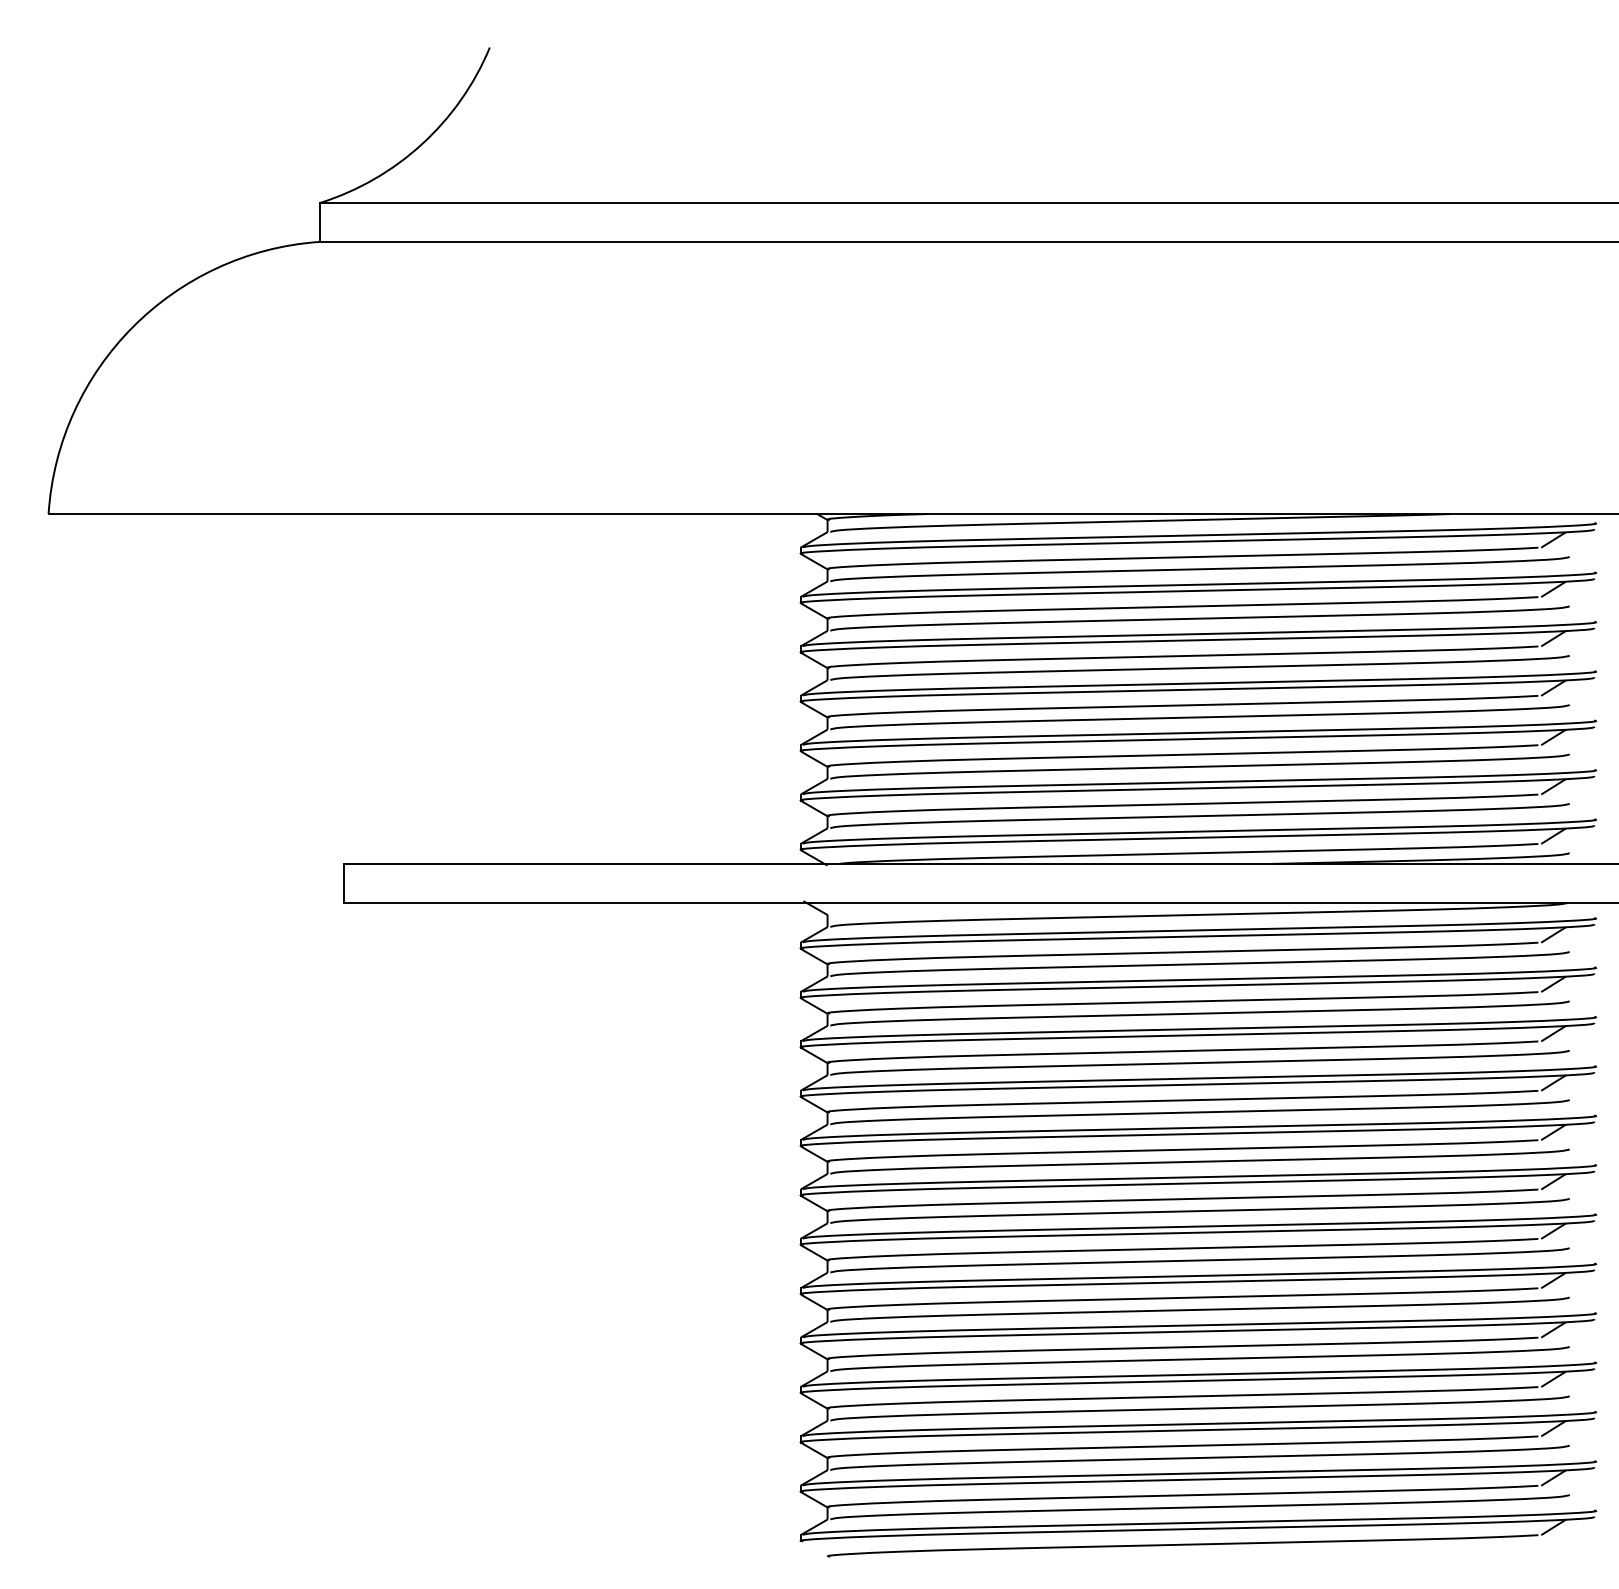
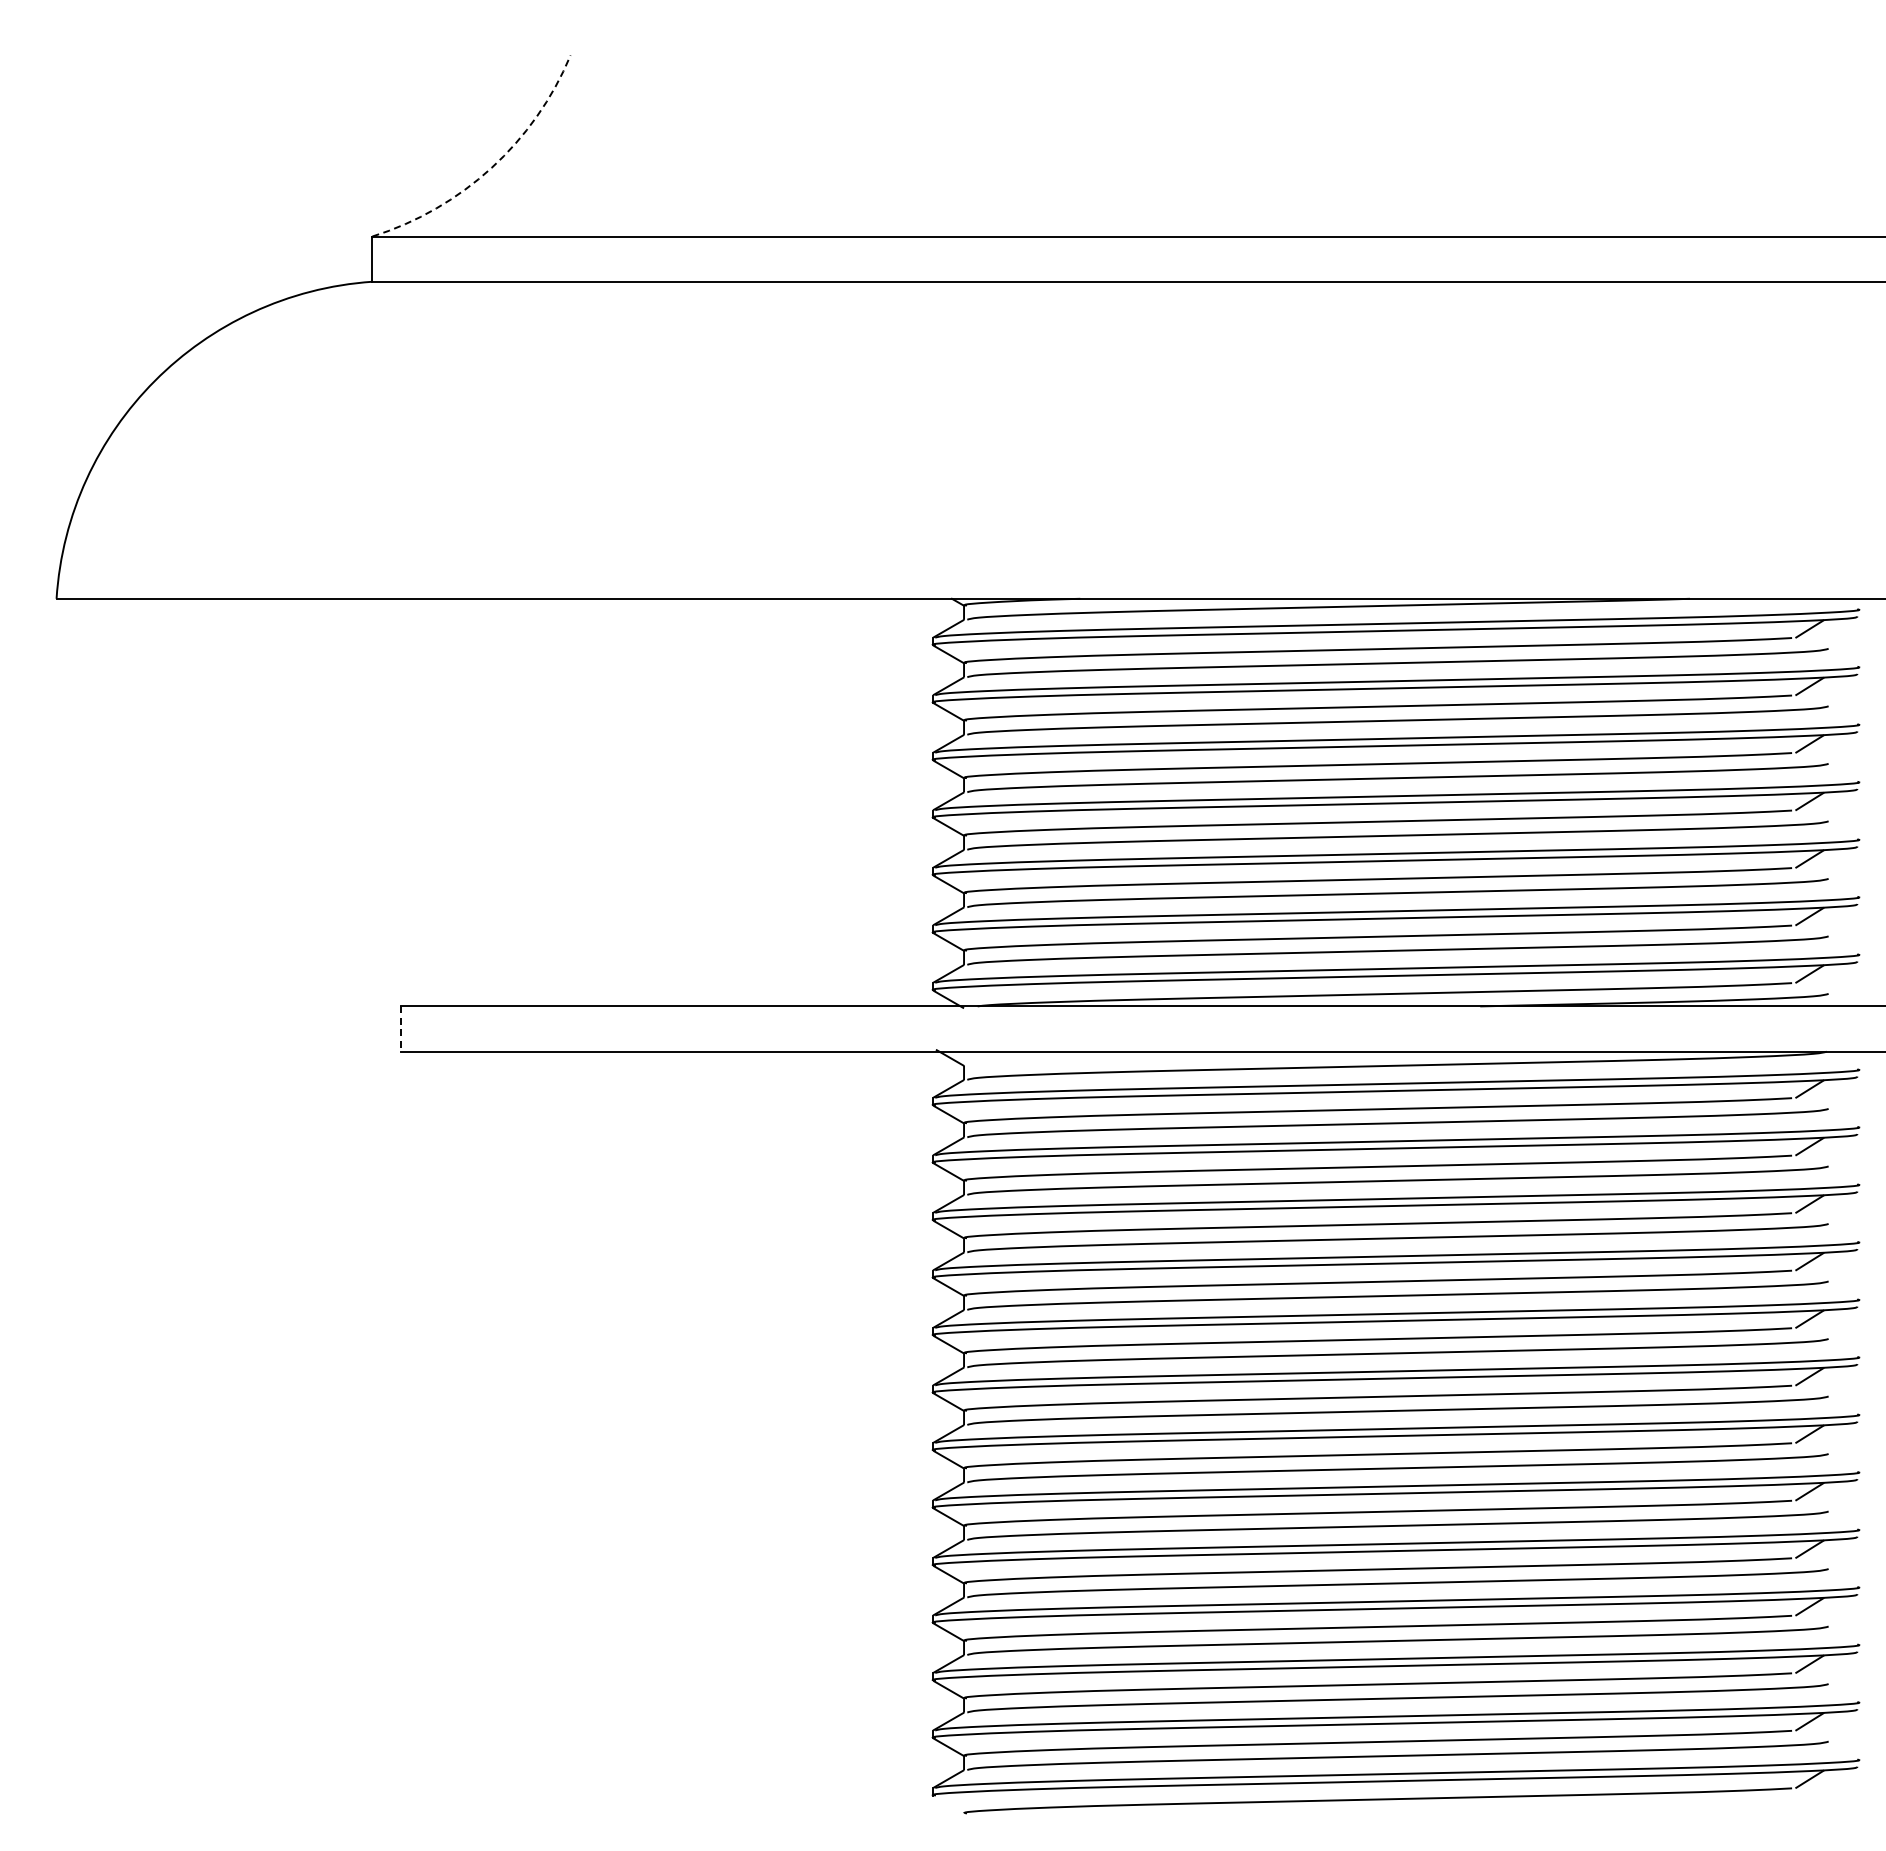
arc: (421, 143) -> (491, 167), solid -> dashed
line: (343, 883) -> (400, 1029), solid -> dashed

